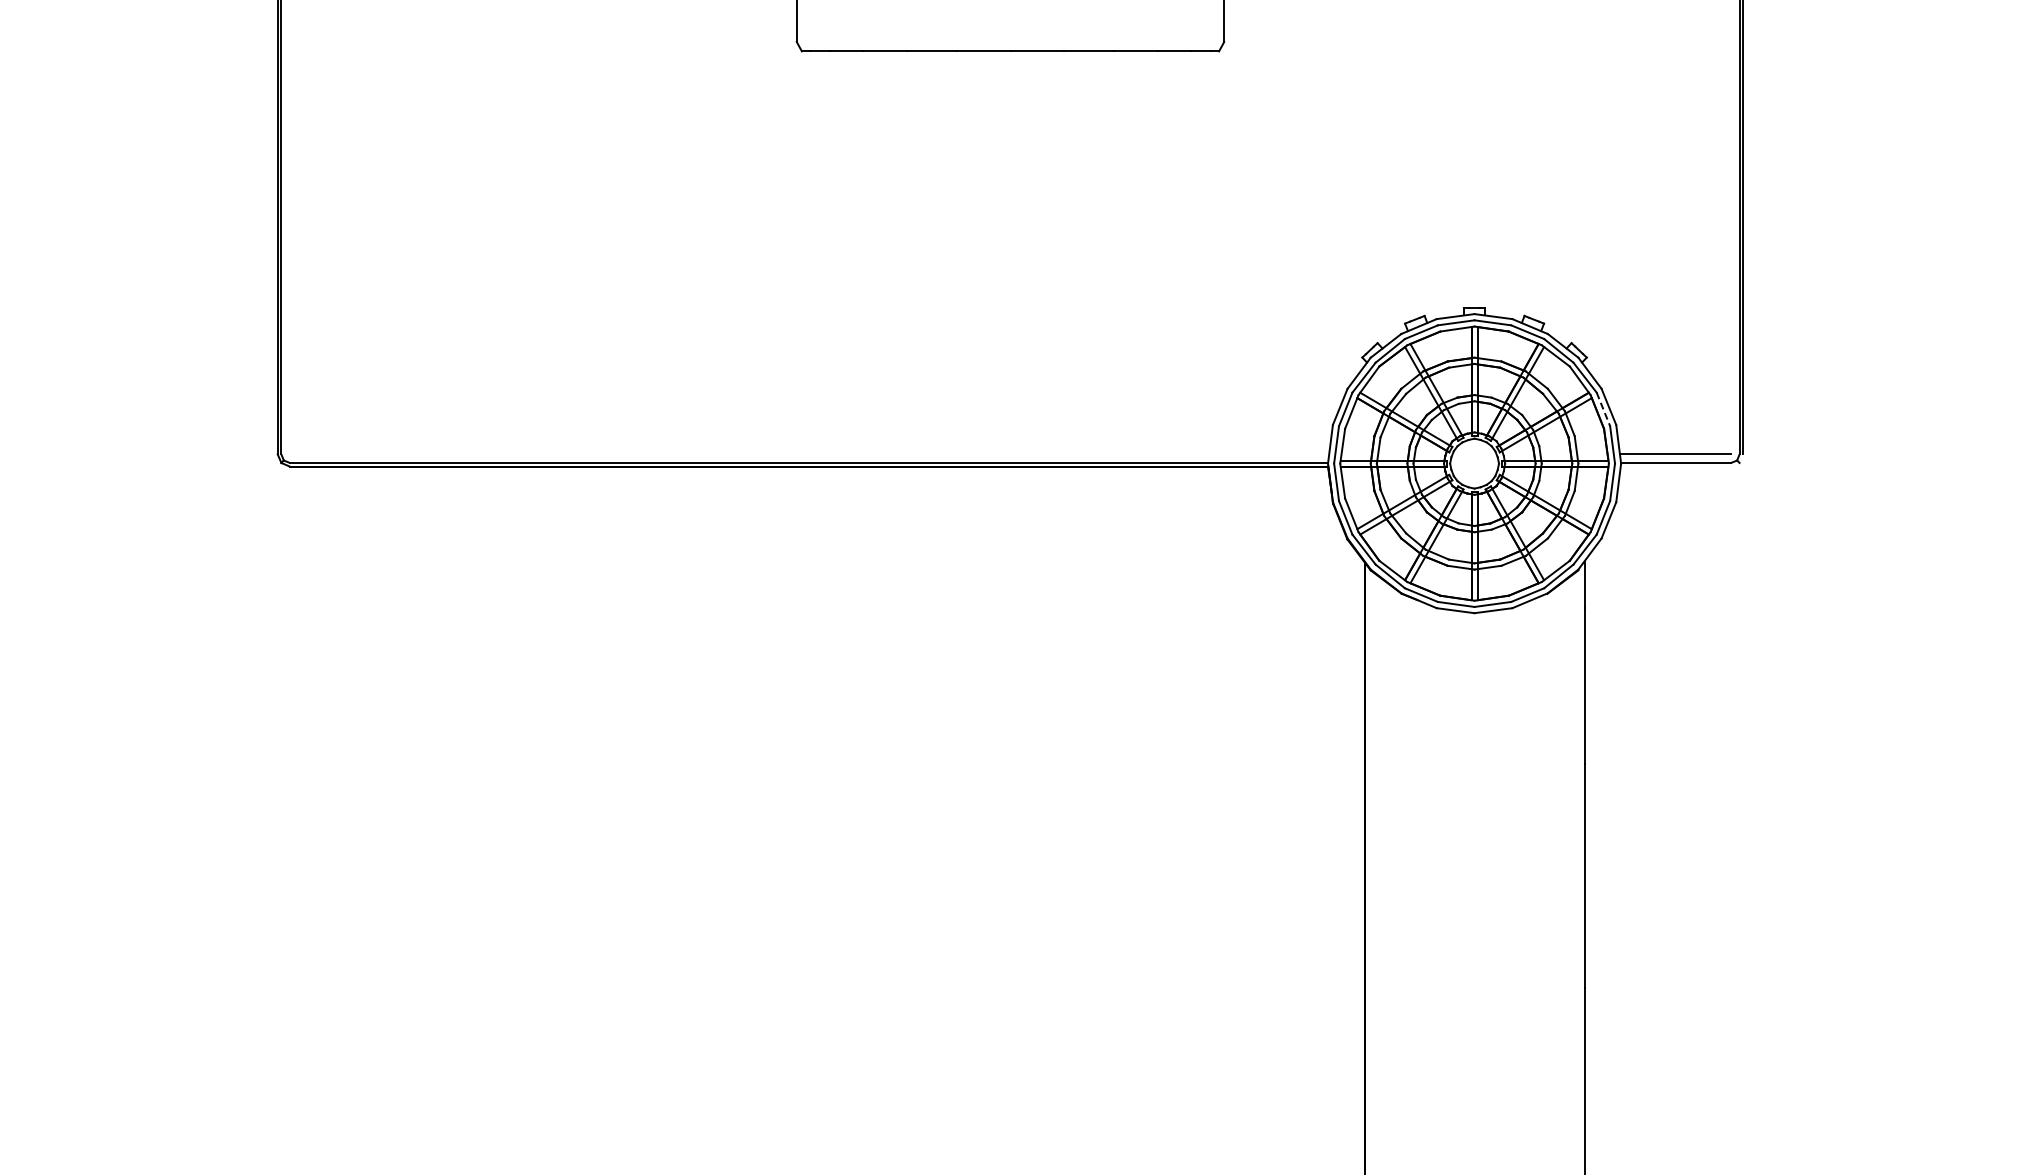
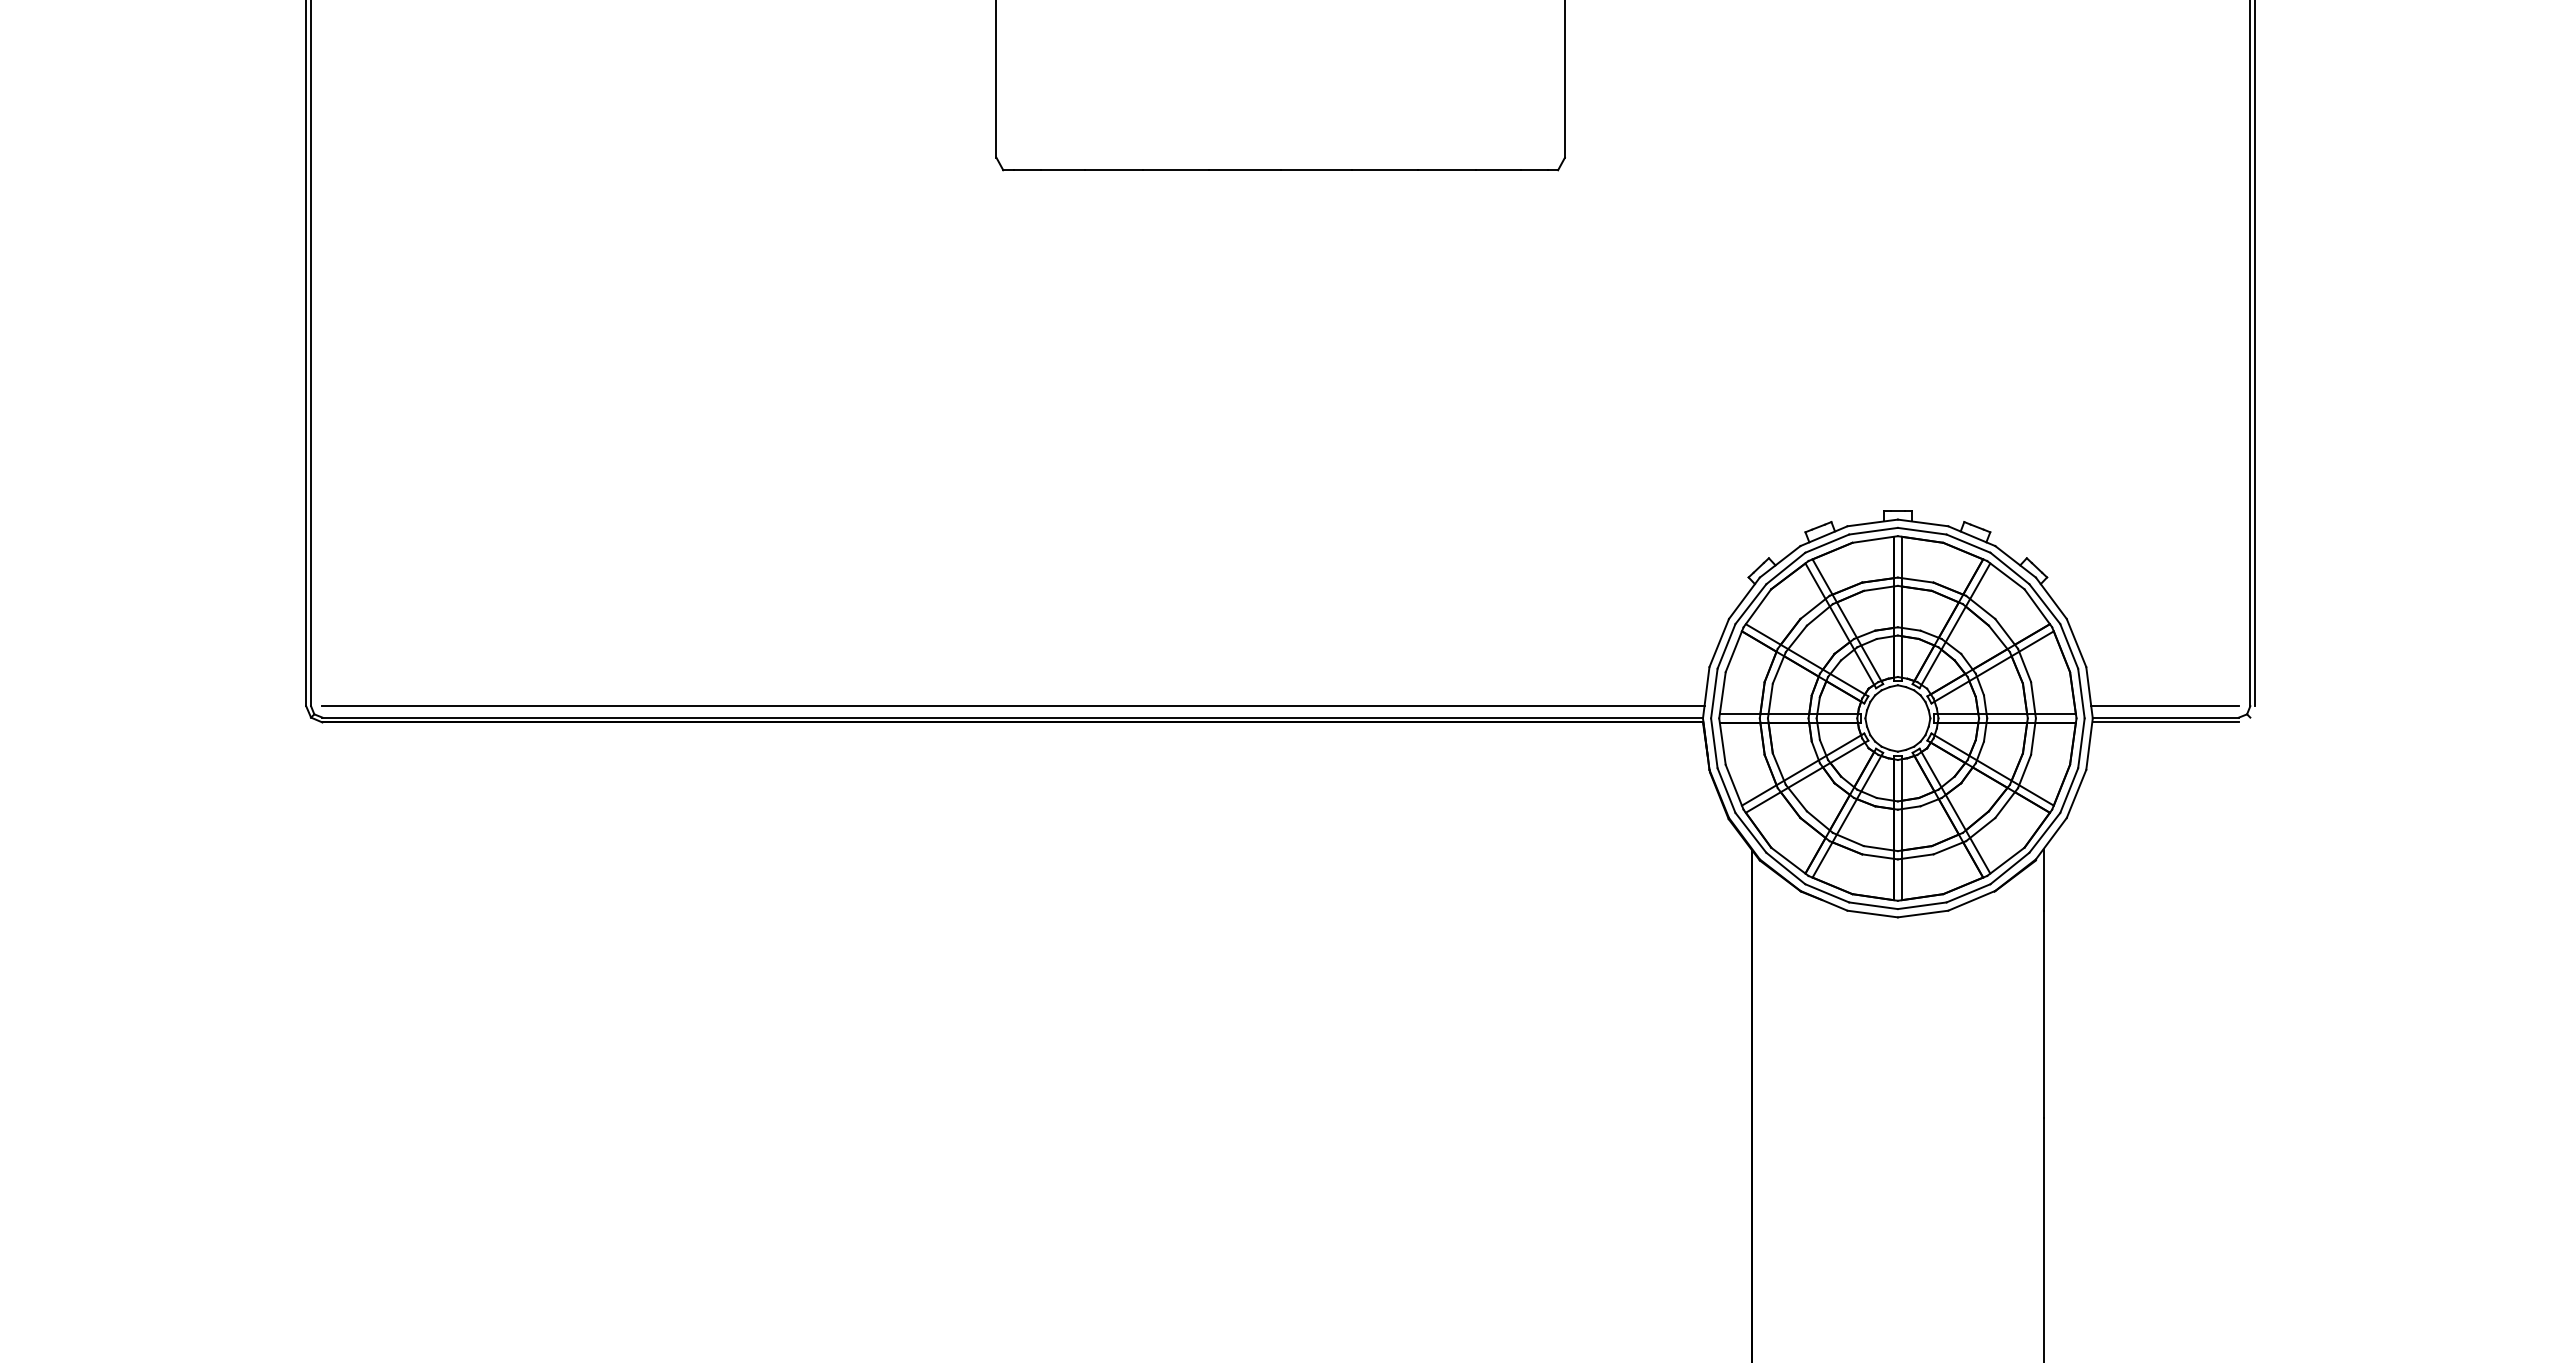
line: (1603, 409) -> (2069, 646), dashed -> solid
line: (809, 454) -> (1013, 706), added
line: (1676, 466) -> (2166, 722), added

